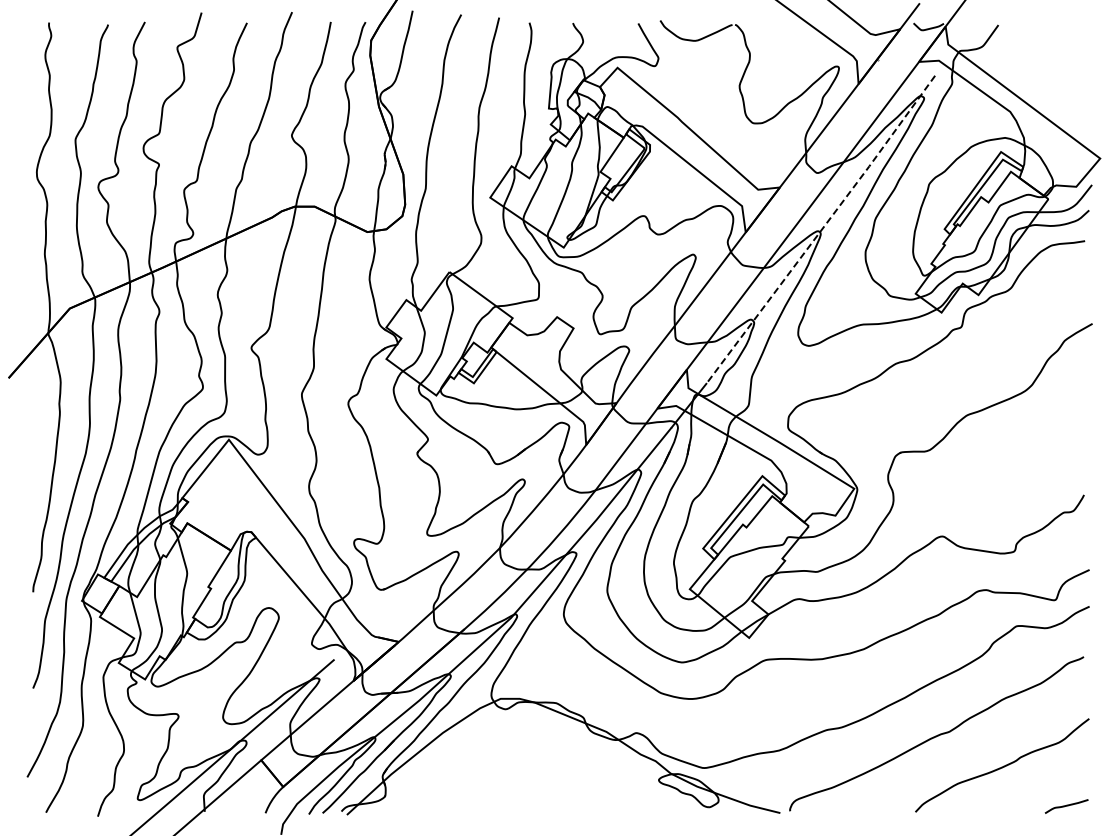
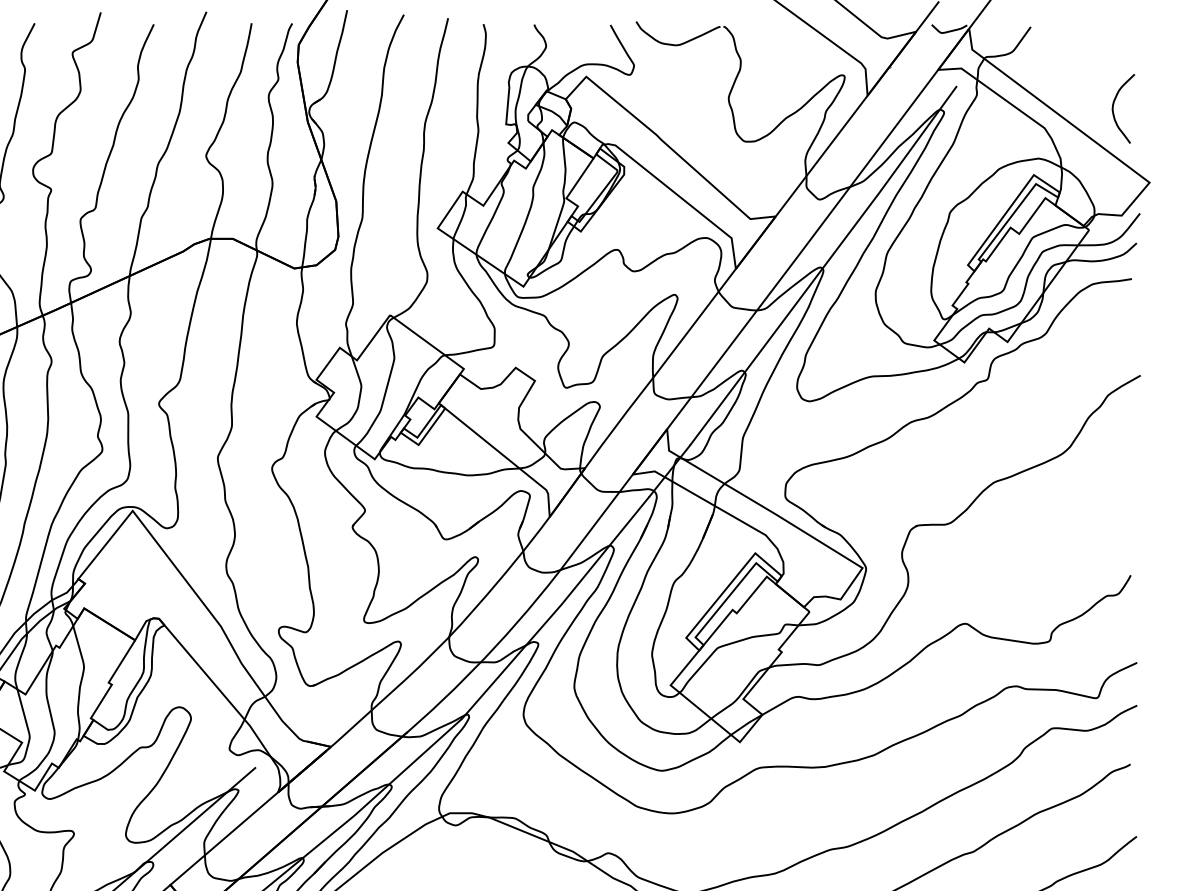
curve: (1069, 95) -> (1113, 109), added
line: (821, 229) -> (824, 265), dashed -> solid

